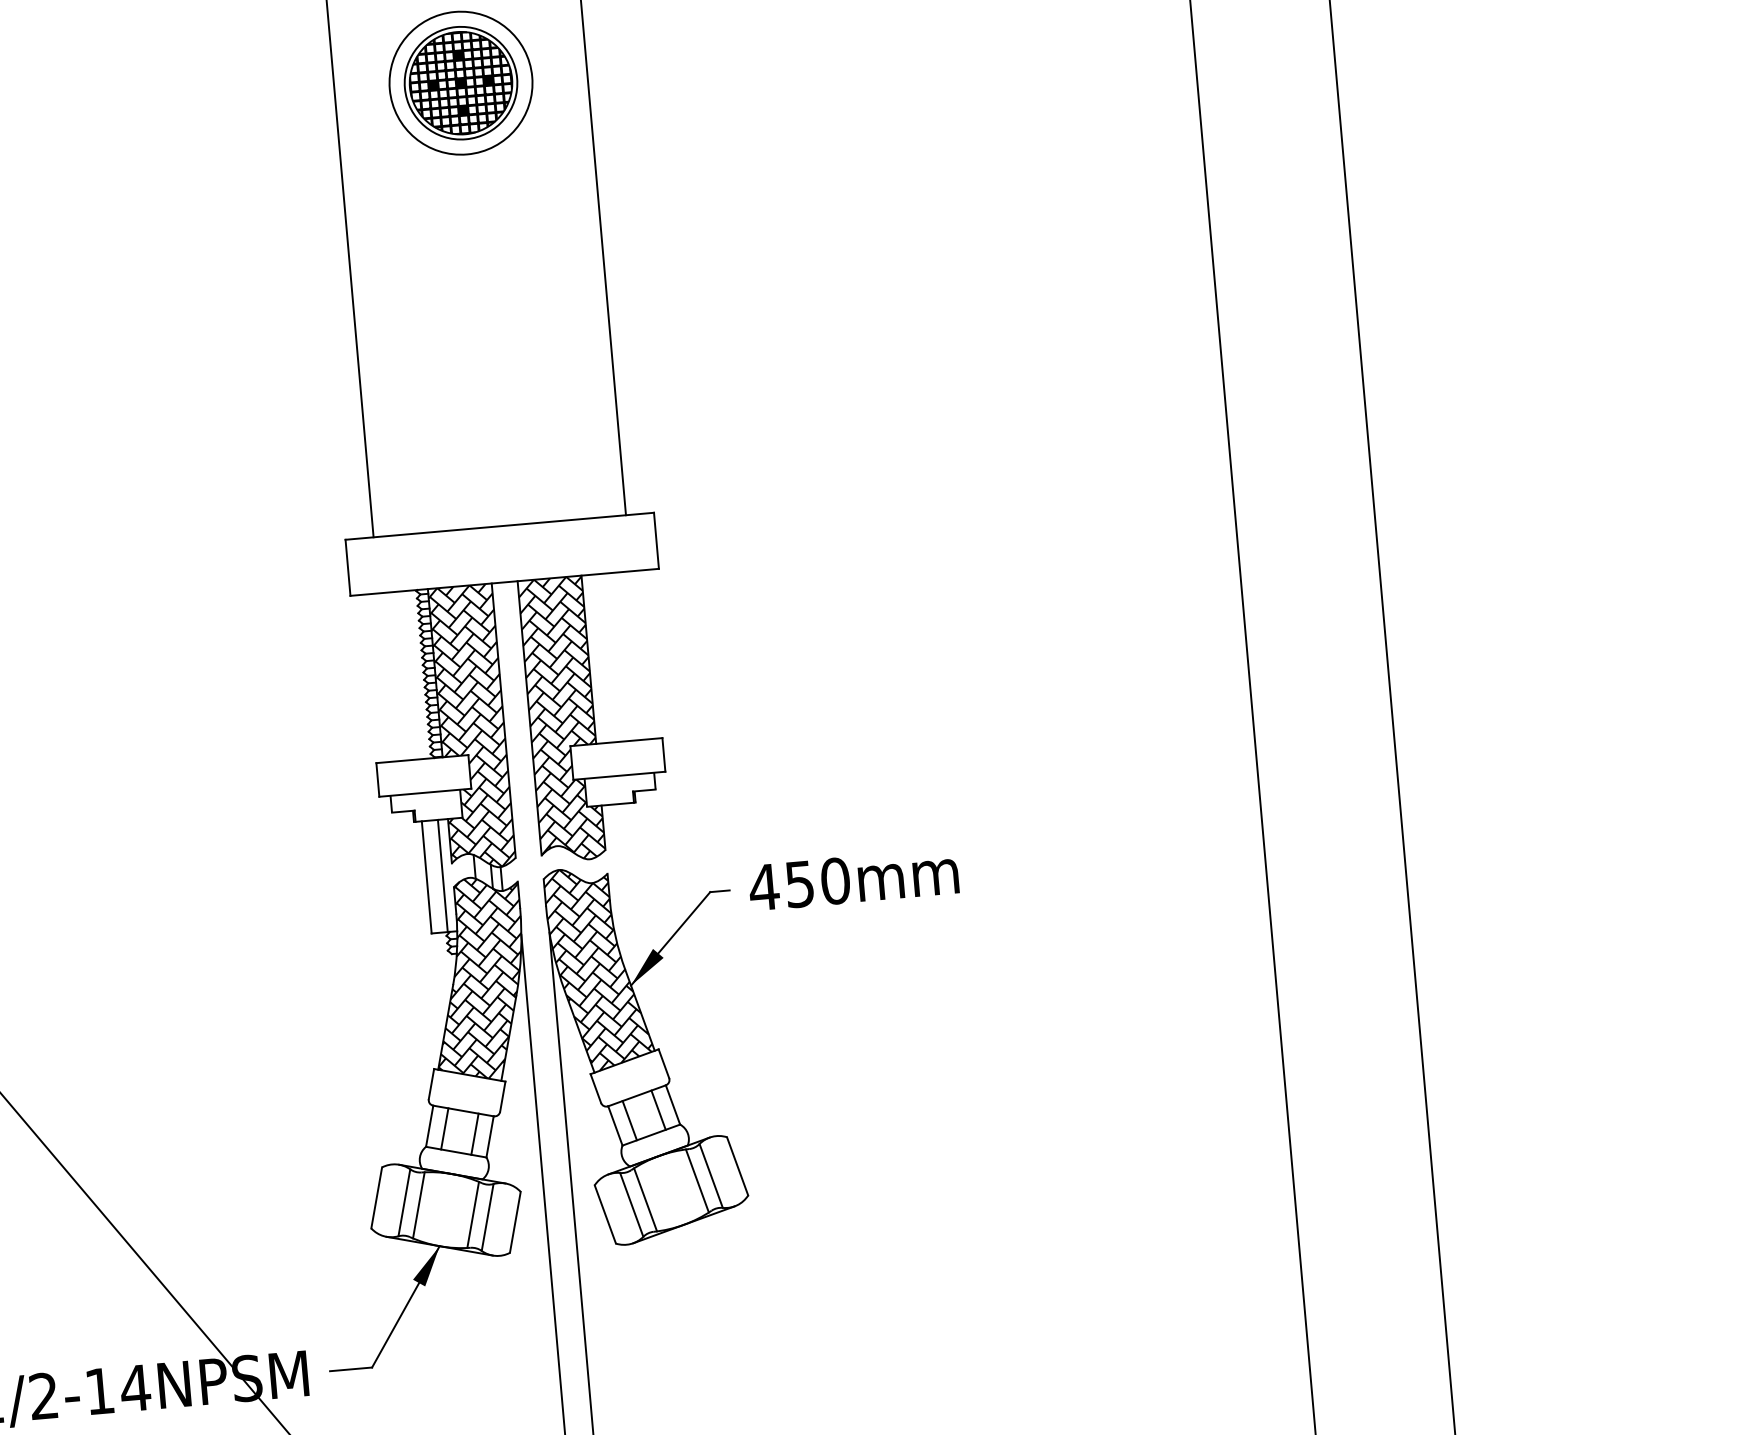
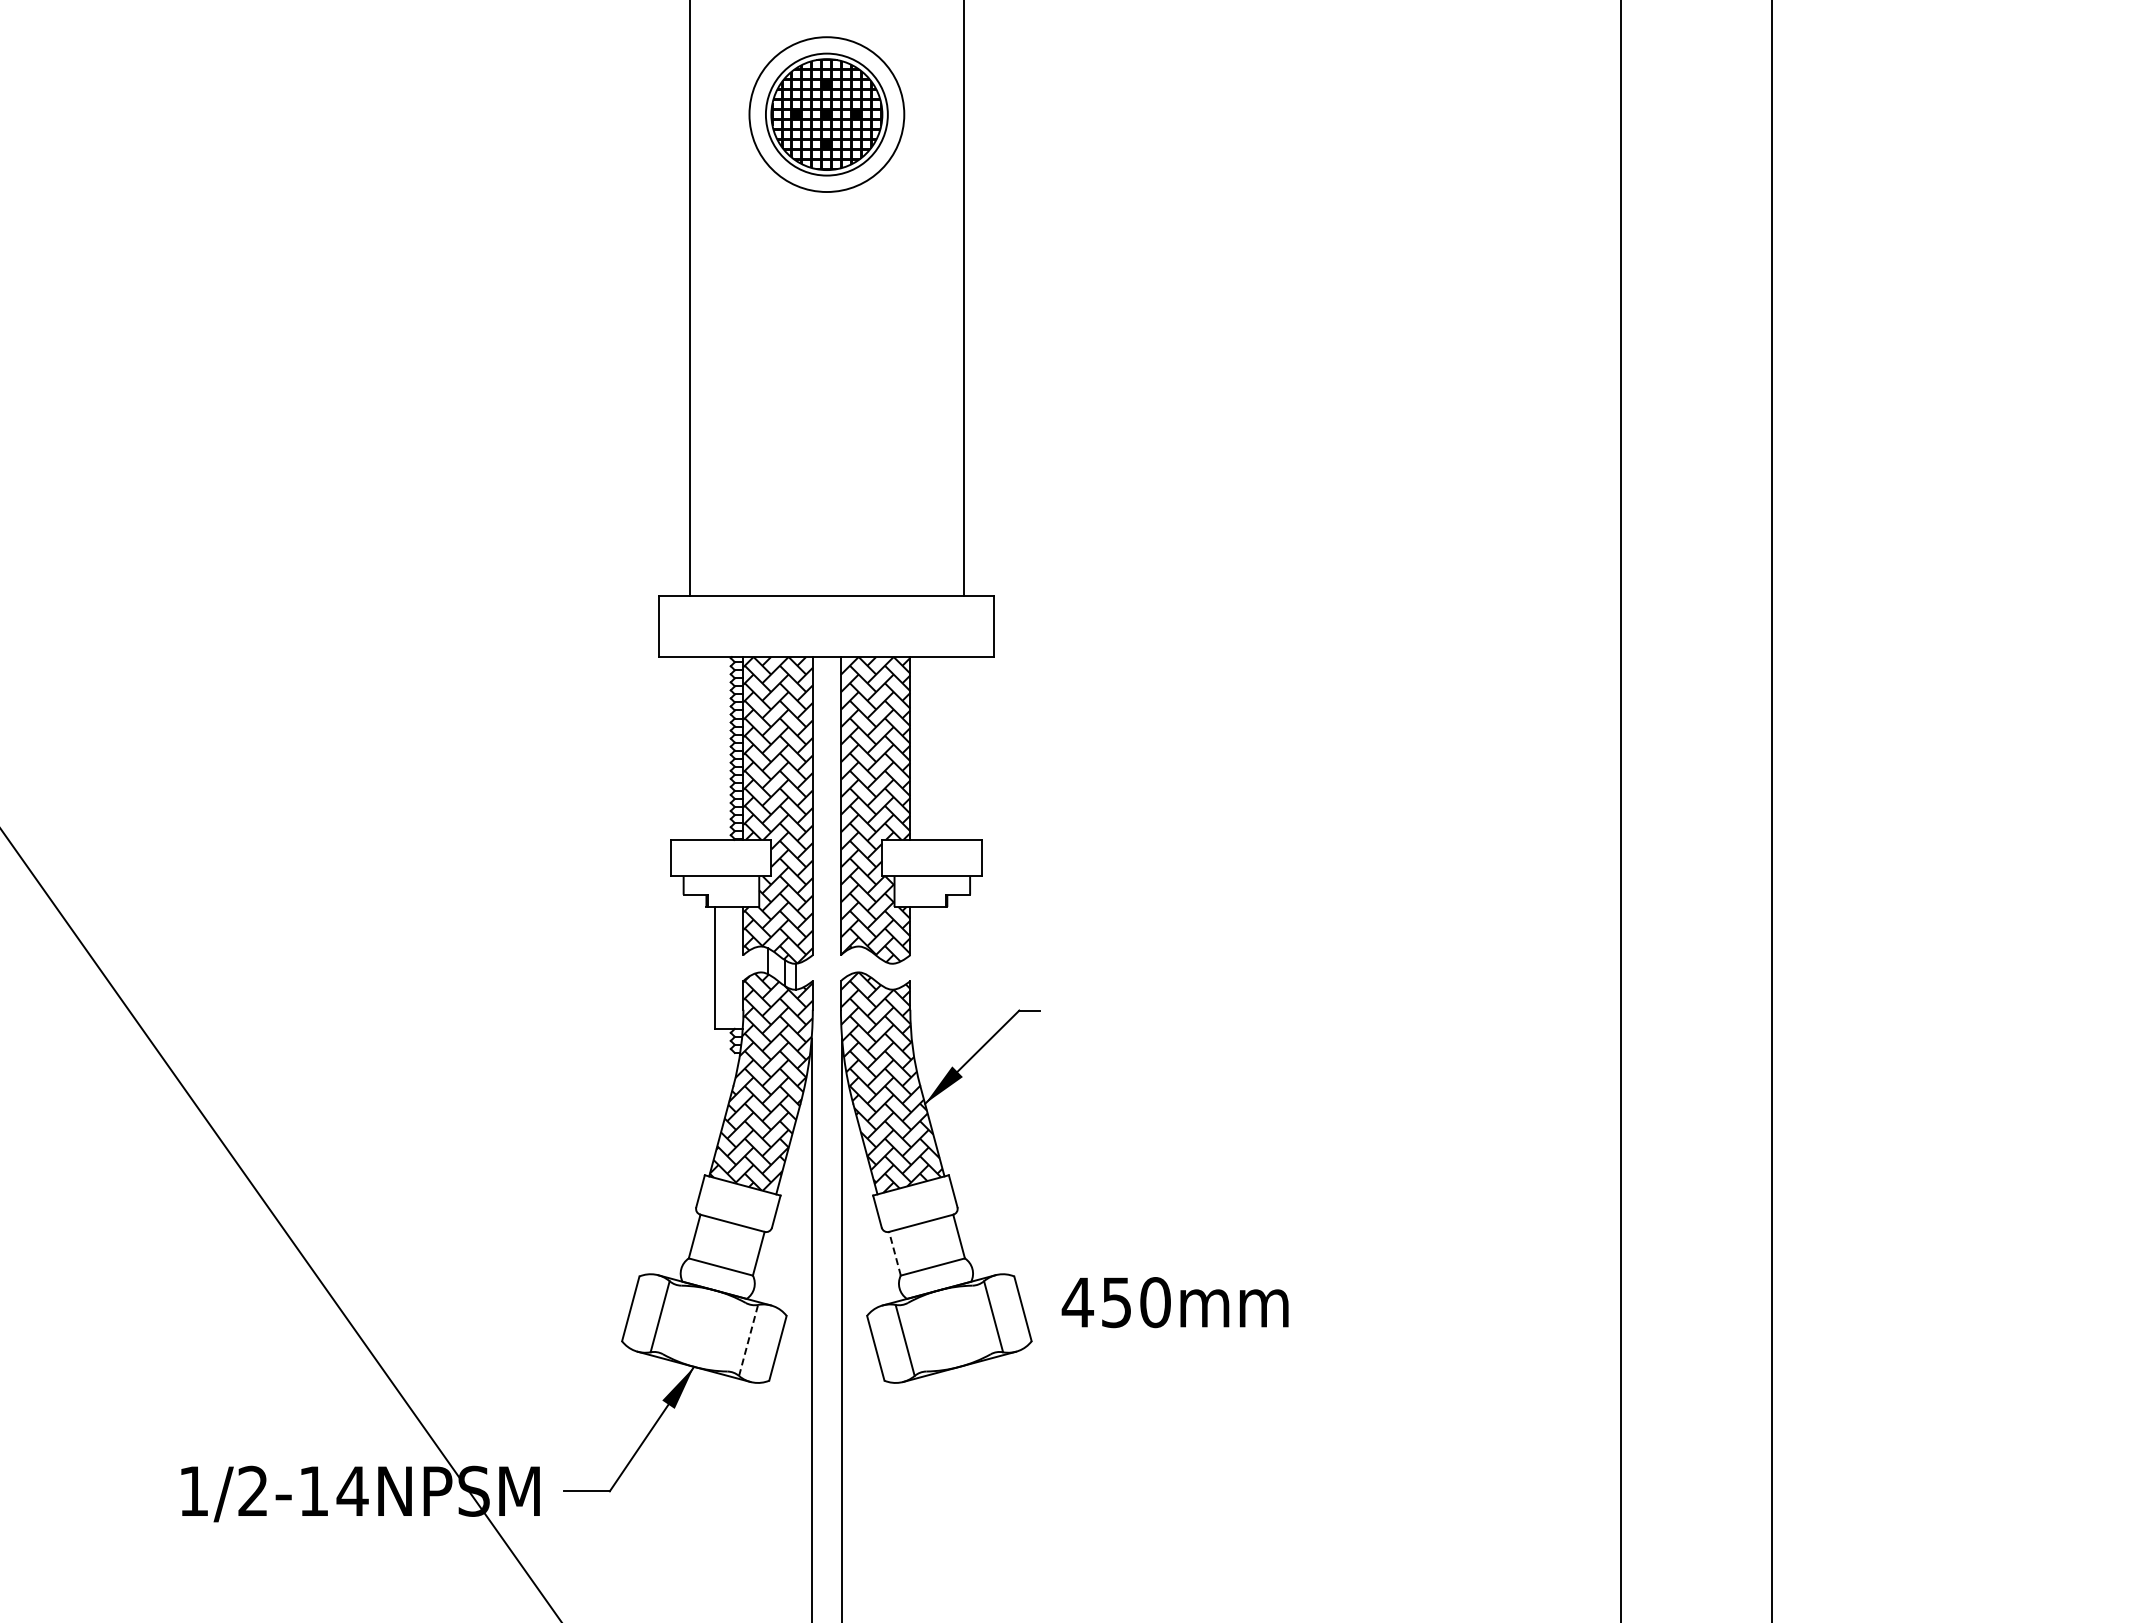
line: (442, 875) -> (732, 967), removed
text: (853, 879) -> (1174, 1302), moved
line: (658, 1109) -> (942, 1240), removed
line: (629, 1120) -> (910, 1249), removed
line: (614, 1125) -> (894, 1253), solid -> dashed
line: (444, 1128) -> (710, 1240), removed
line: (474, 1134) -> (742, 1249), removed
line: (696, 1180) -> (977, 1320), removed
line: (645, 1200) -> (920, 1336), removed
line: (418, 1205) -> (675, 1320), removed
line: (472, 1215) -> (732, 1336), removed
line: (487, 1217) -> (748, 1340), solid -> dashed

